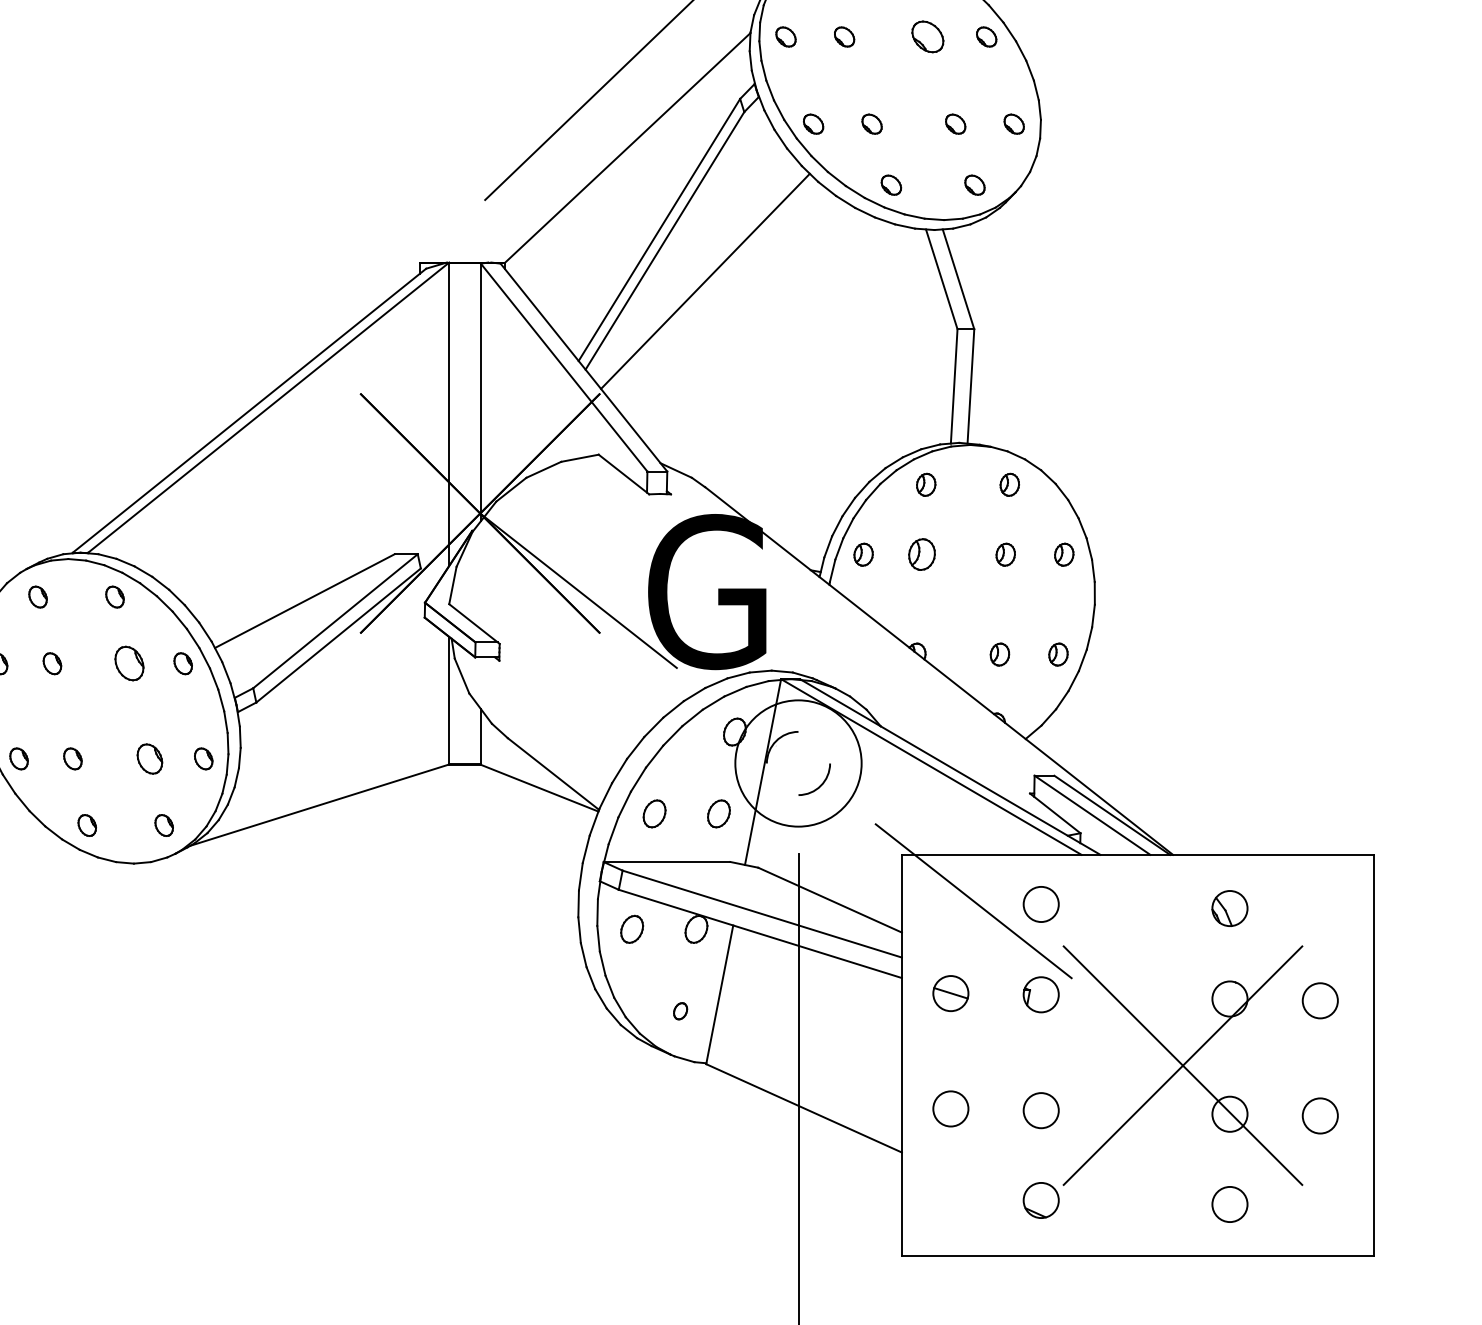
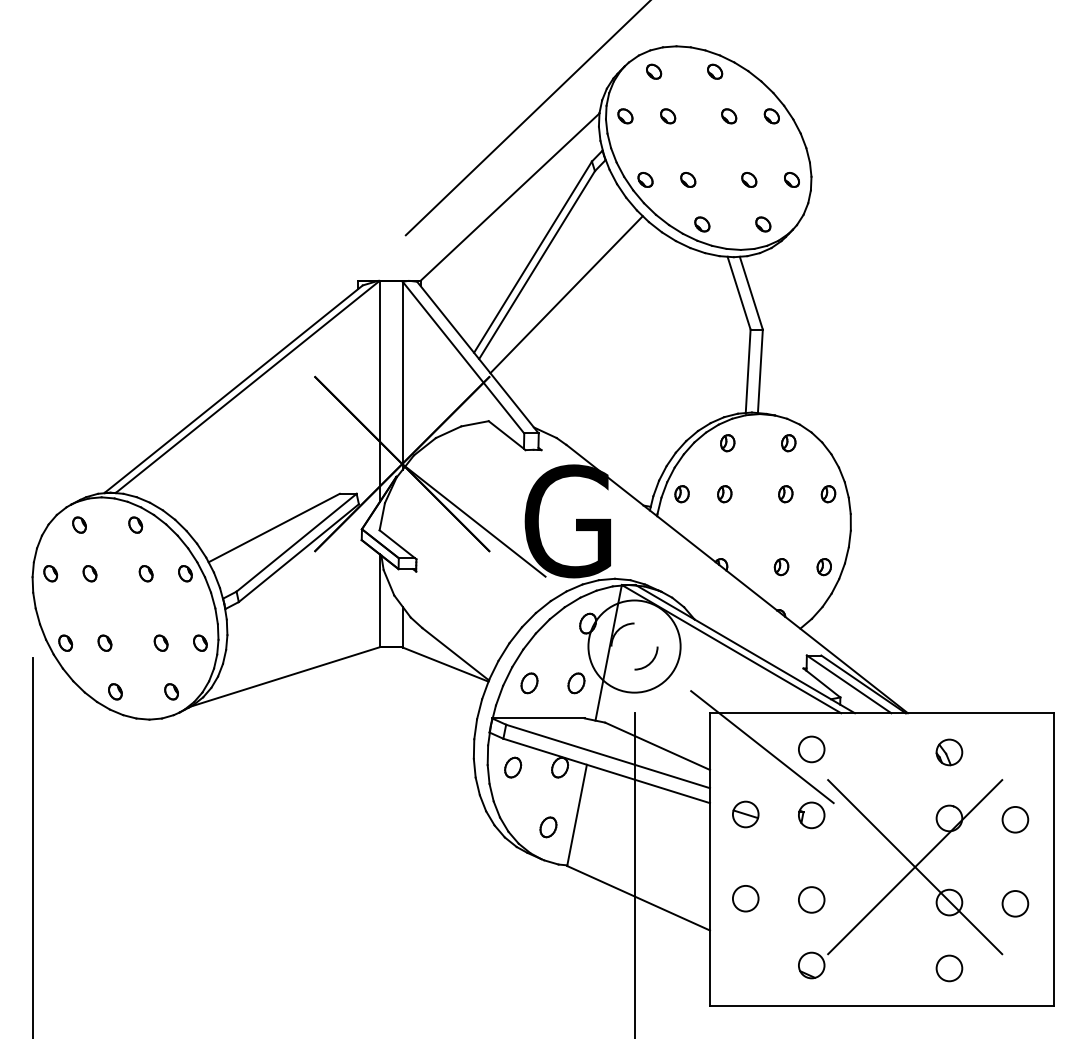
part: (928, 37) -> (729, 116), size x0.62
part: (921, 555) -> (724, 494), size x0.71
part: (128, 663) -> (145, 573), size x0.62
part: (149, 757) -> (160, 642), size x0.71
part: (680, 1011) -> (548, 827), size x1.67

